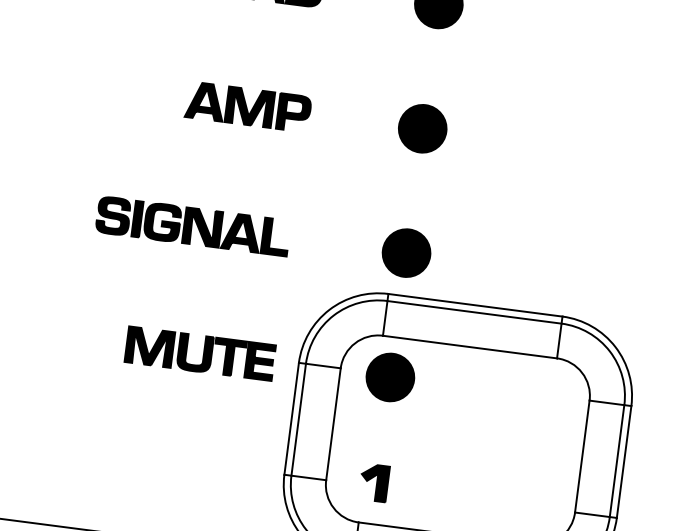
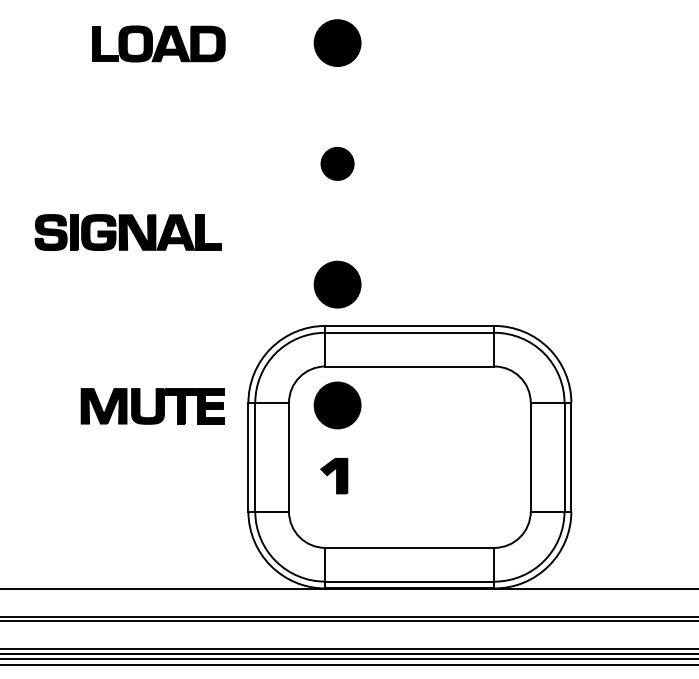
part: (247, 106) -> (167, 164), removed
part: (422, 128) -> (337, 163), size x0.7
part: (192, 226) -> (127, 232), moved
part: (374, 483) -> (334, 476), moved

